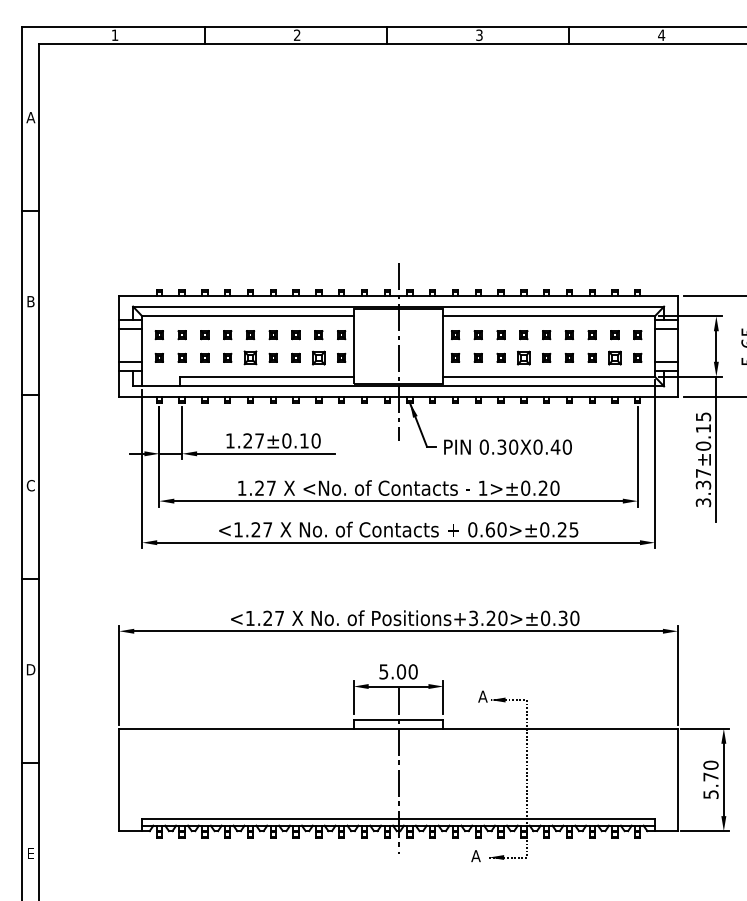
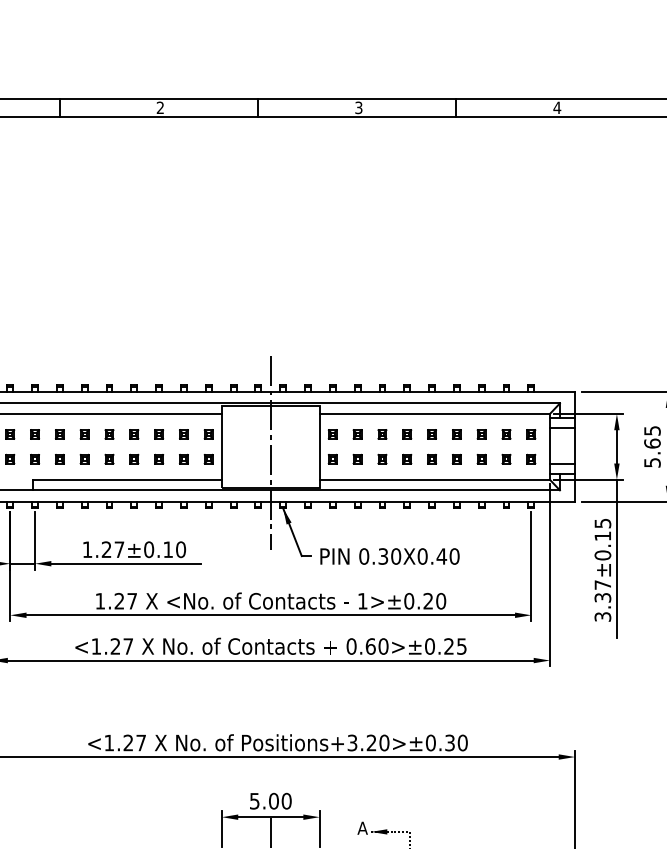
part: (250, 357) -> (109, 458), size x0.62
part: (318, 357) -> (183, 458), size x0.62
part: (523, 357) -> (406, 458), size x0.62
part: (614, 357) -> (505, 458), size x0.62

